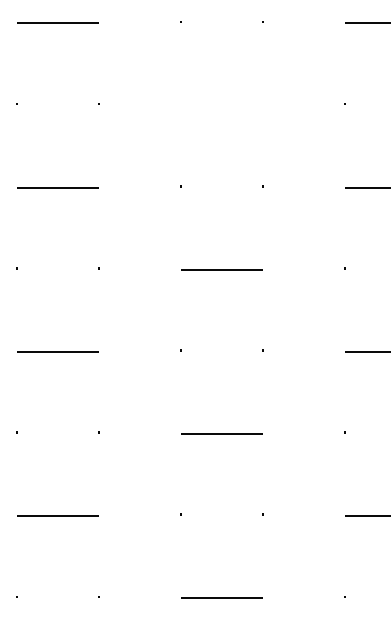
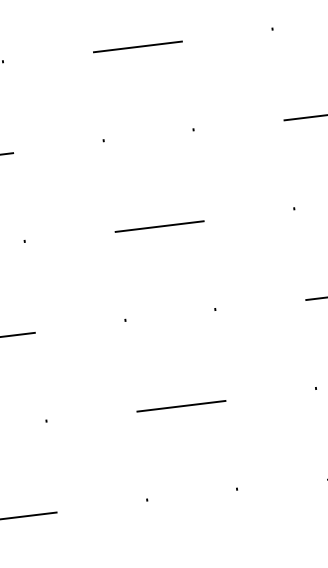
line: (221, 104) -> (137, 45), added

